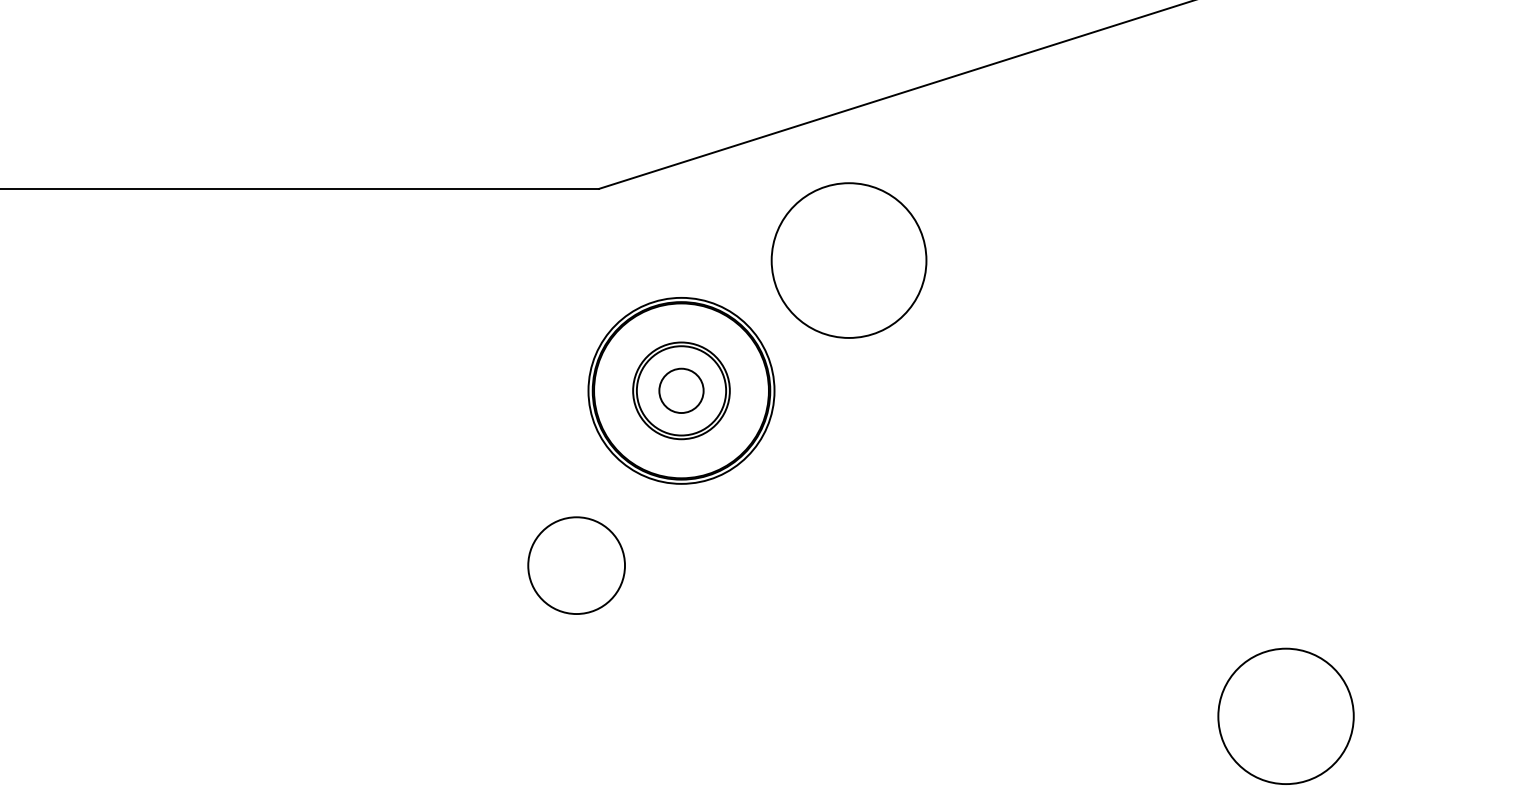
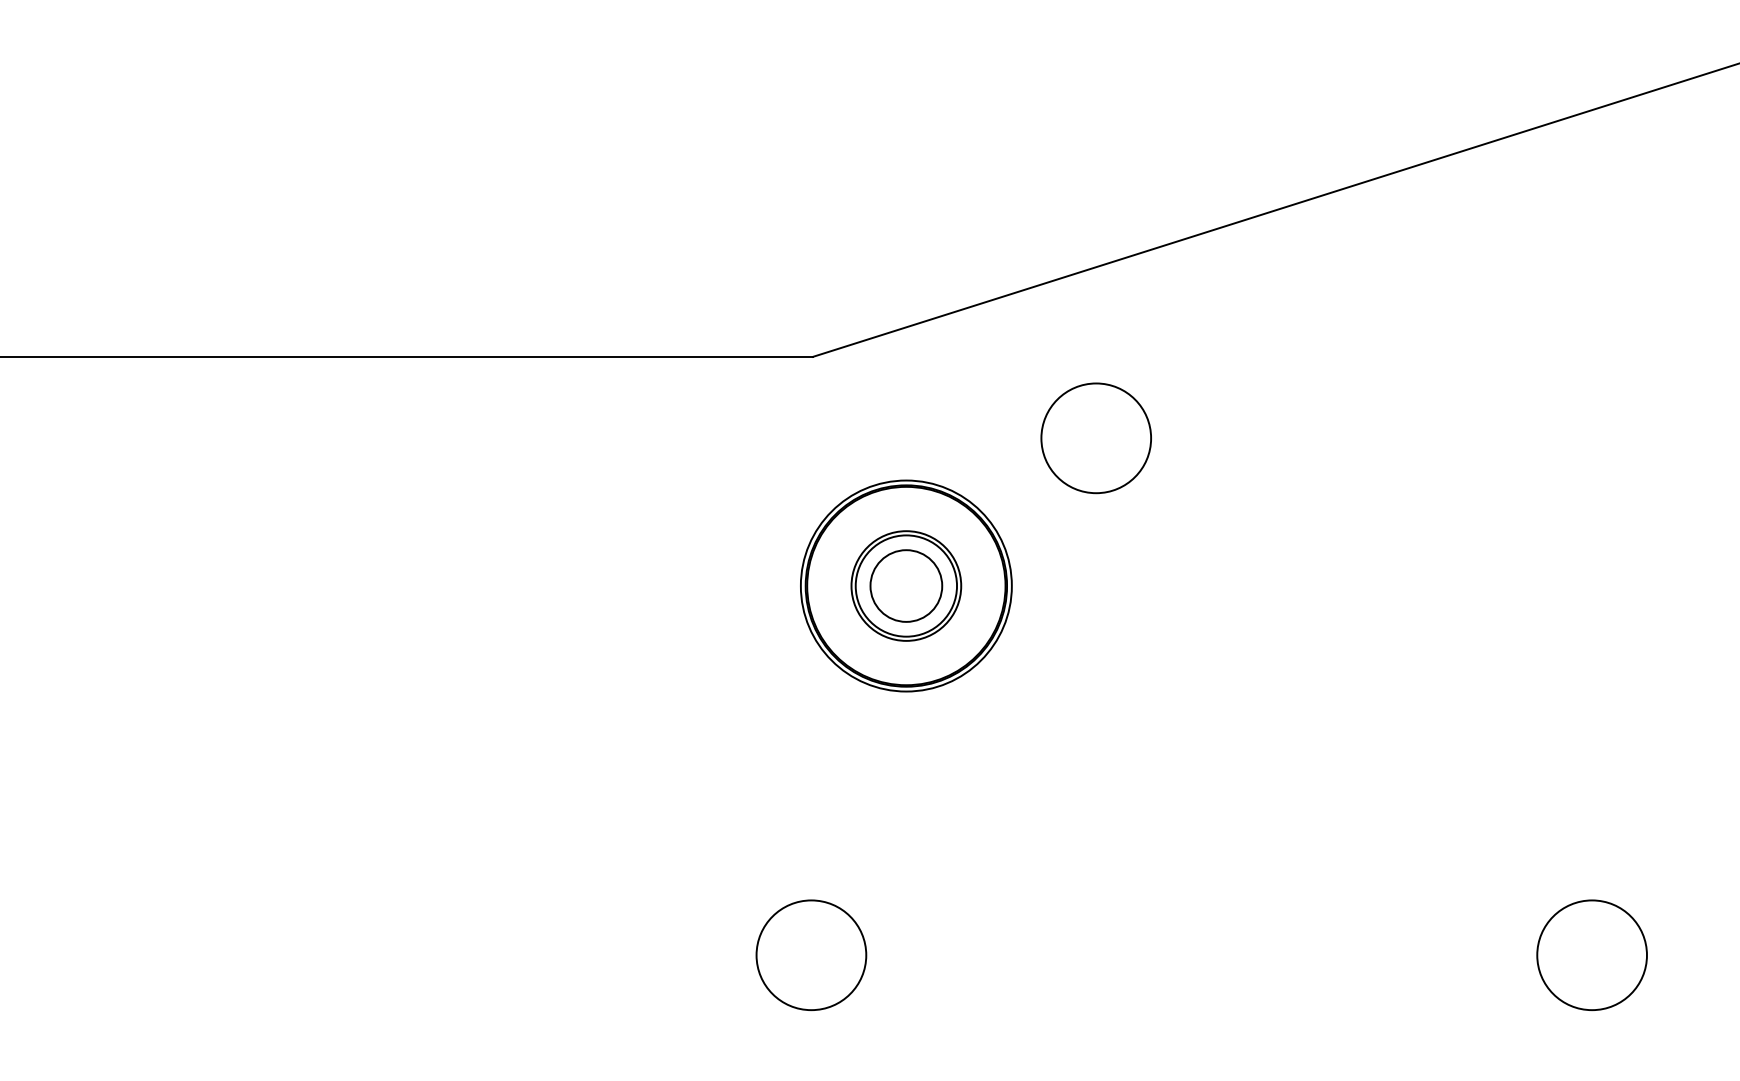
circle: (848, 260) -> (1095, 438), size x0.62
circle: (681, 390) -> (906, 585), size x1.43
circle: (576, 564) -> (811, 954), moved
circle: (1285, 716) -> (1591, 955), size x0.71

